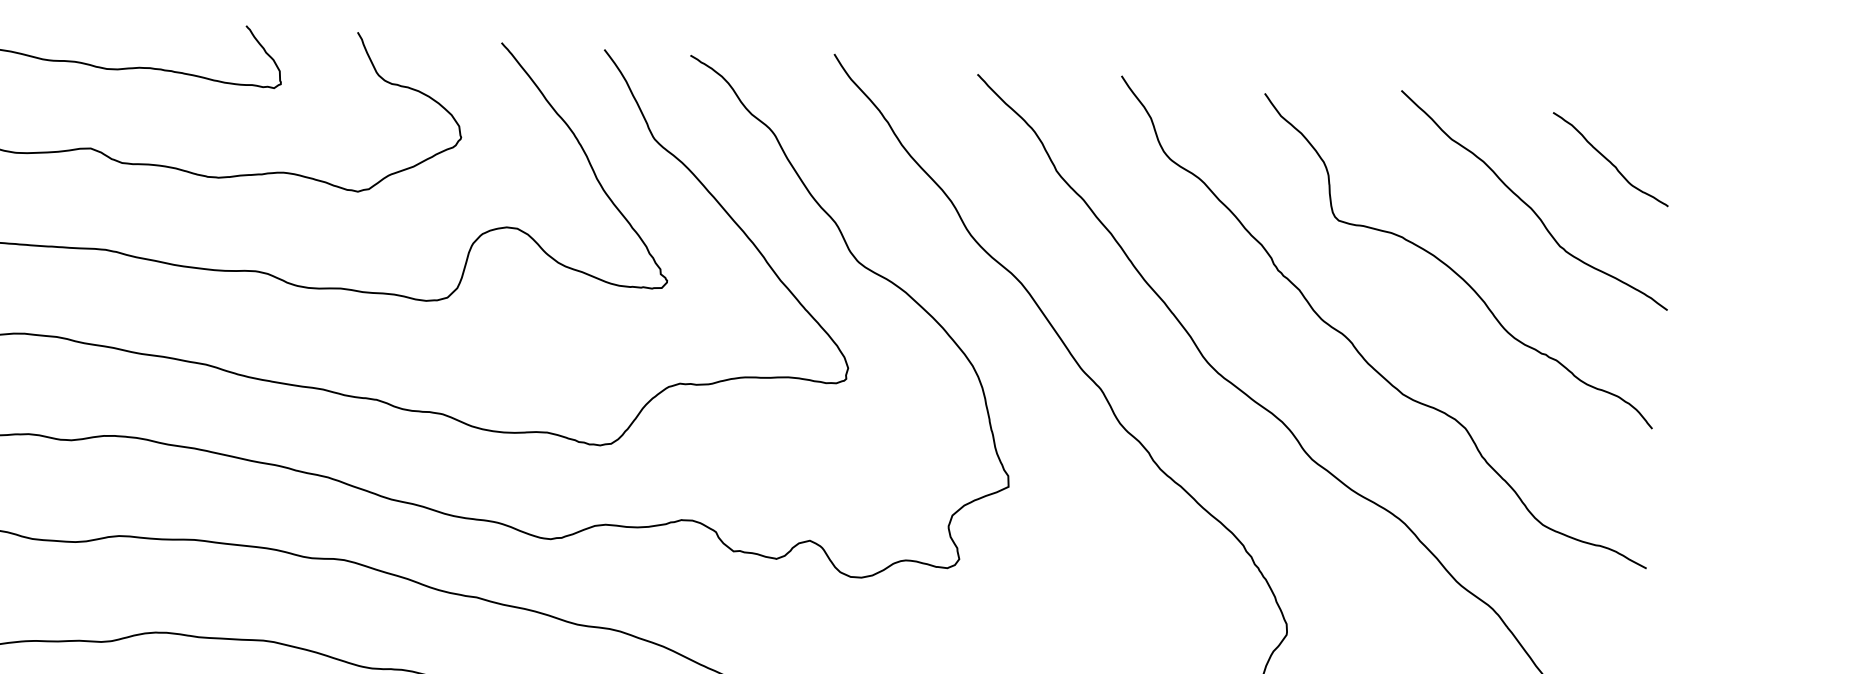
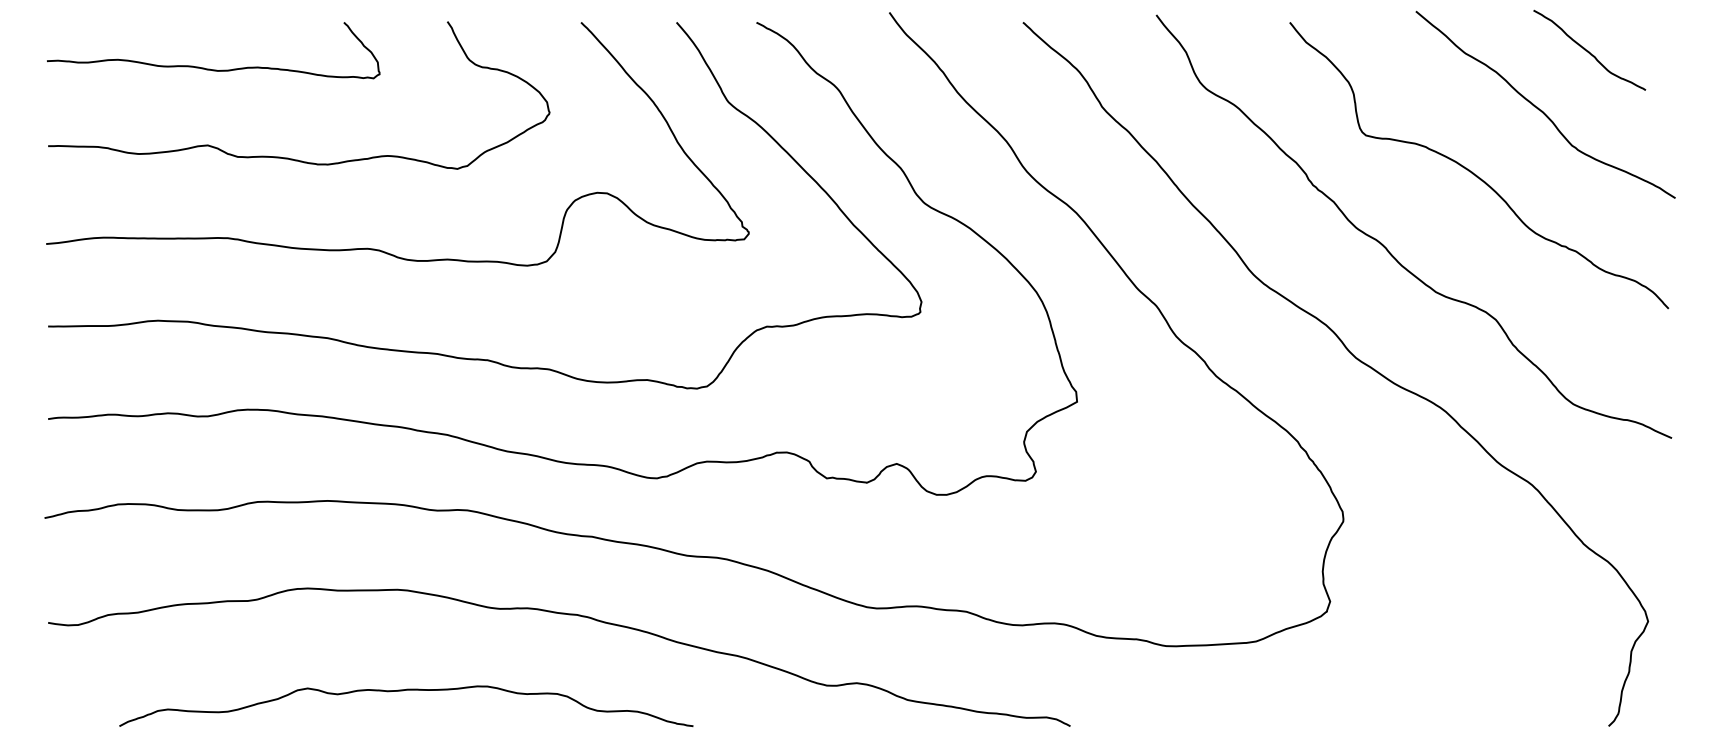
curve: (1609, 159) -> (1588, 50), moved

